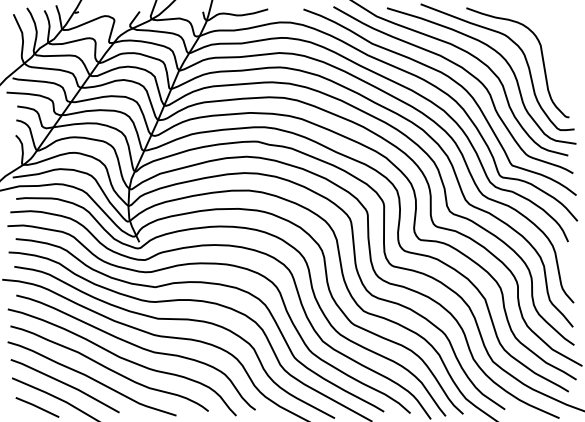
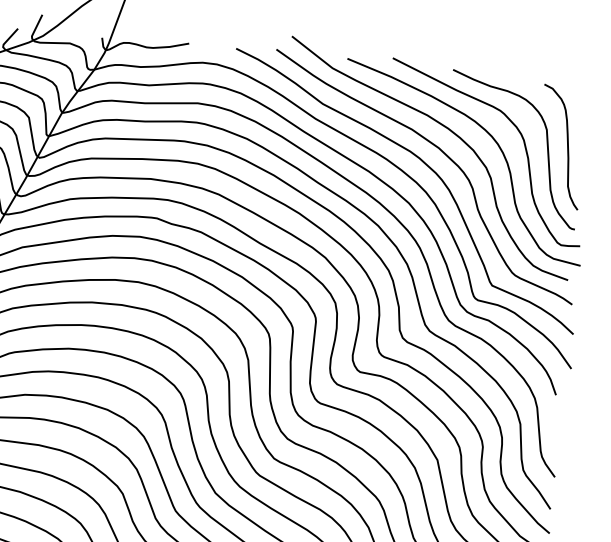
curve: (556, 56) -> (566, 146), added

